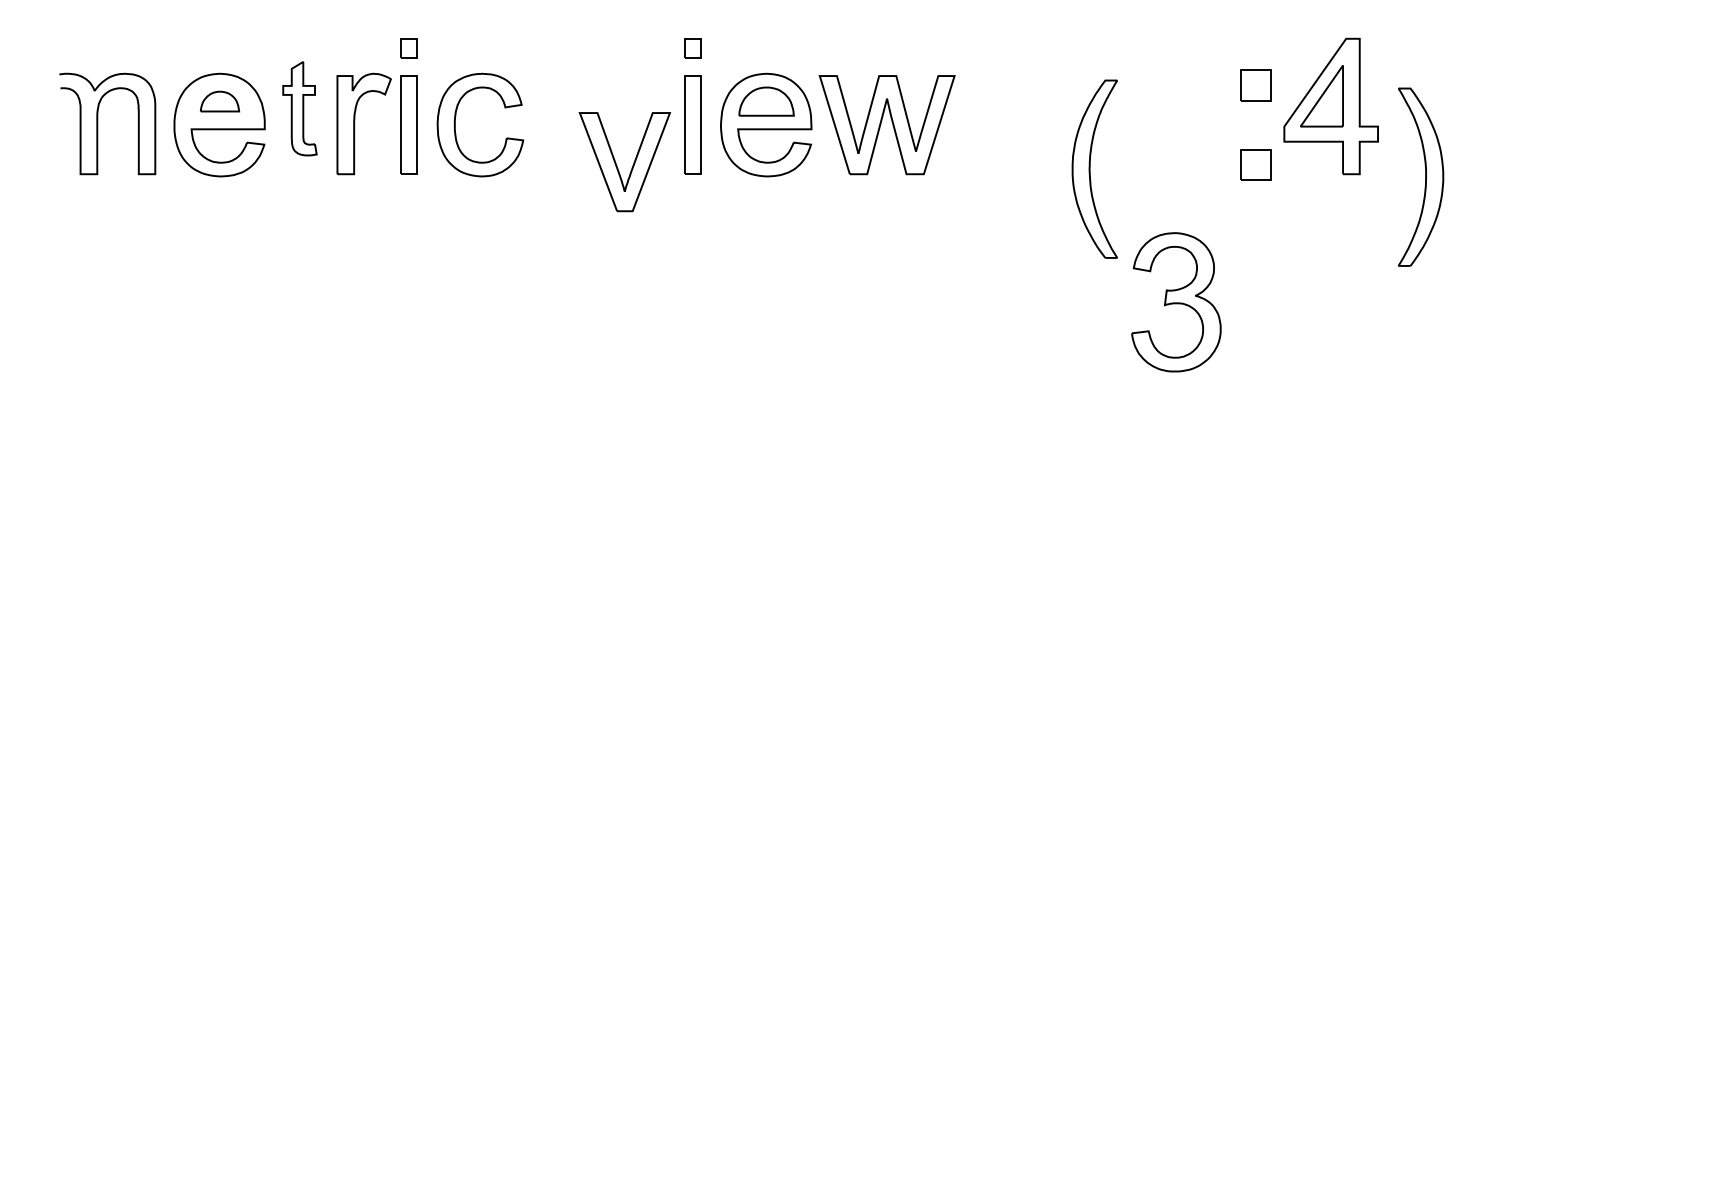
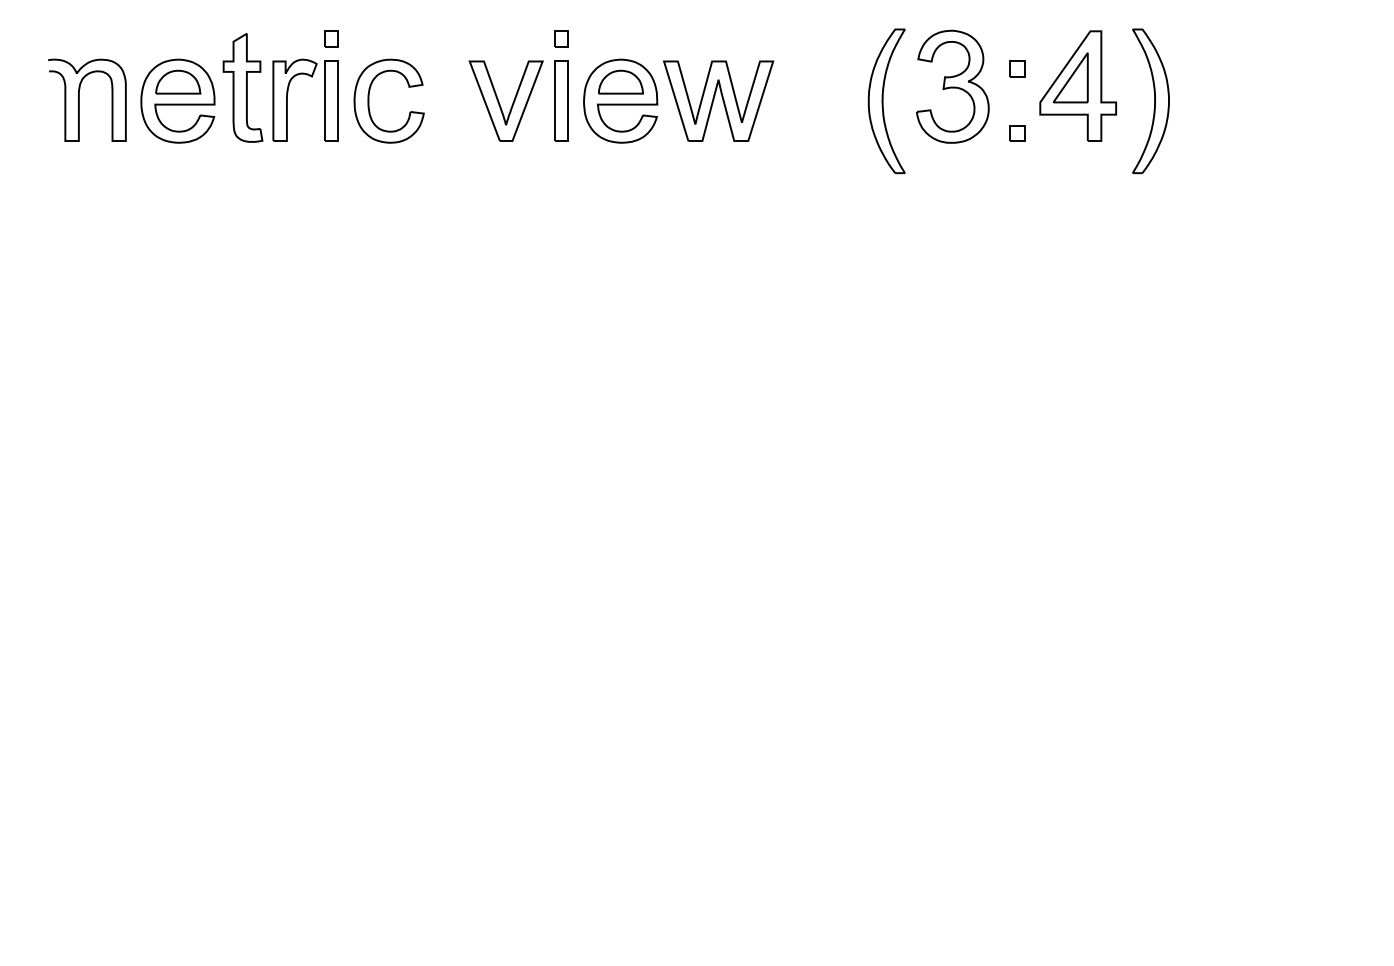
part: (1255, 85) -> (1016, 69), size x0.62
part: (219, 101) -> (177, 82), size x1.43
part: (299, 108) -> (242, 87), size x1.43
part: (1255, 164) -> (1016, 133), size x0.62
part: (617, 165) -> (500, 103), moved
part: (1094, 168) -> (886, 100), moved
part: (1421, 176) -> (1151, 100), moved
part: (1176, 302) -> (952, 86), moved

